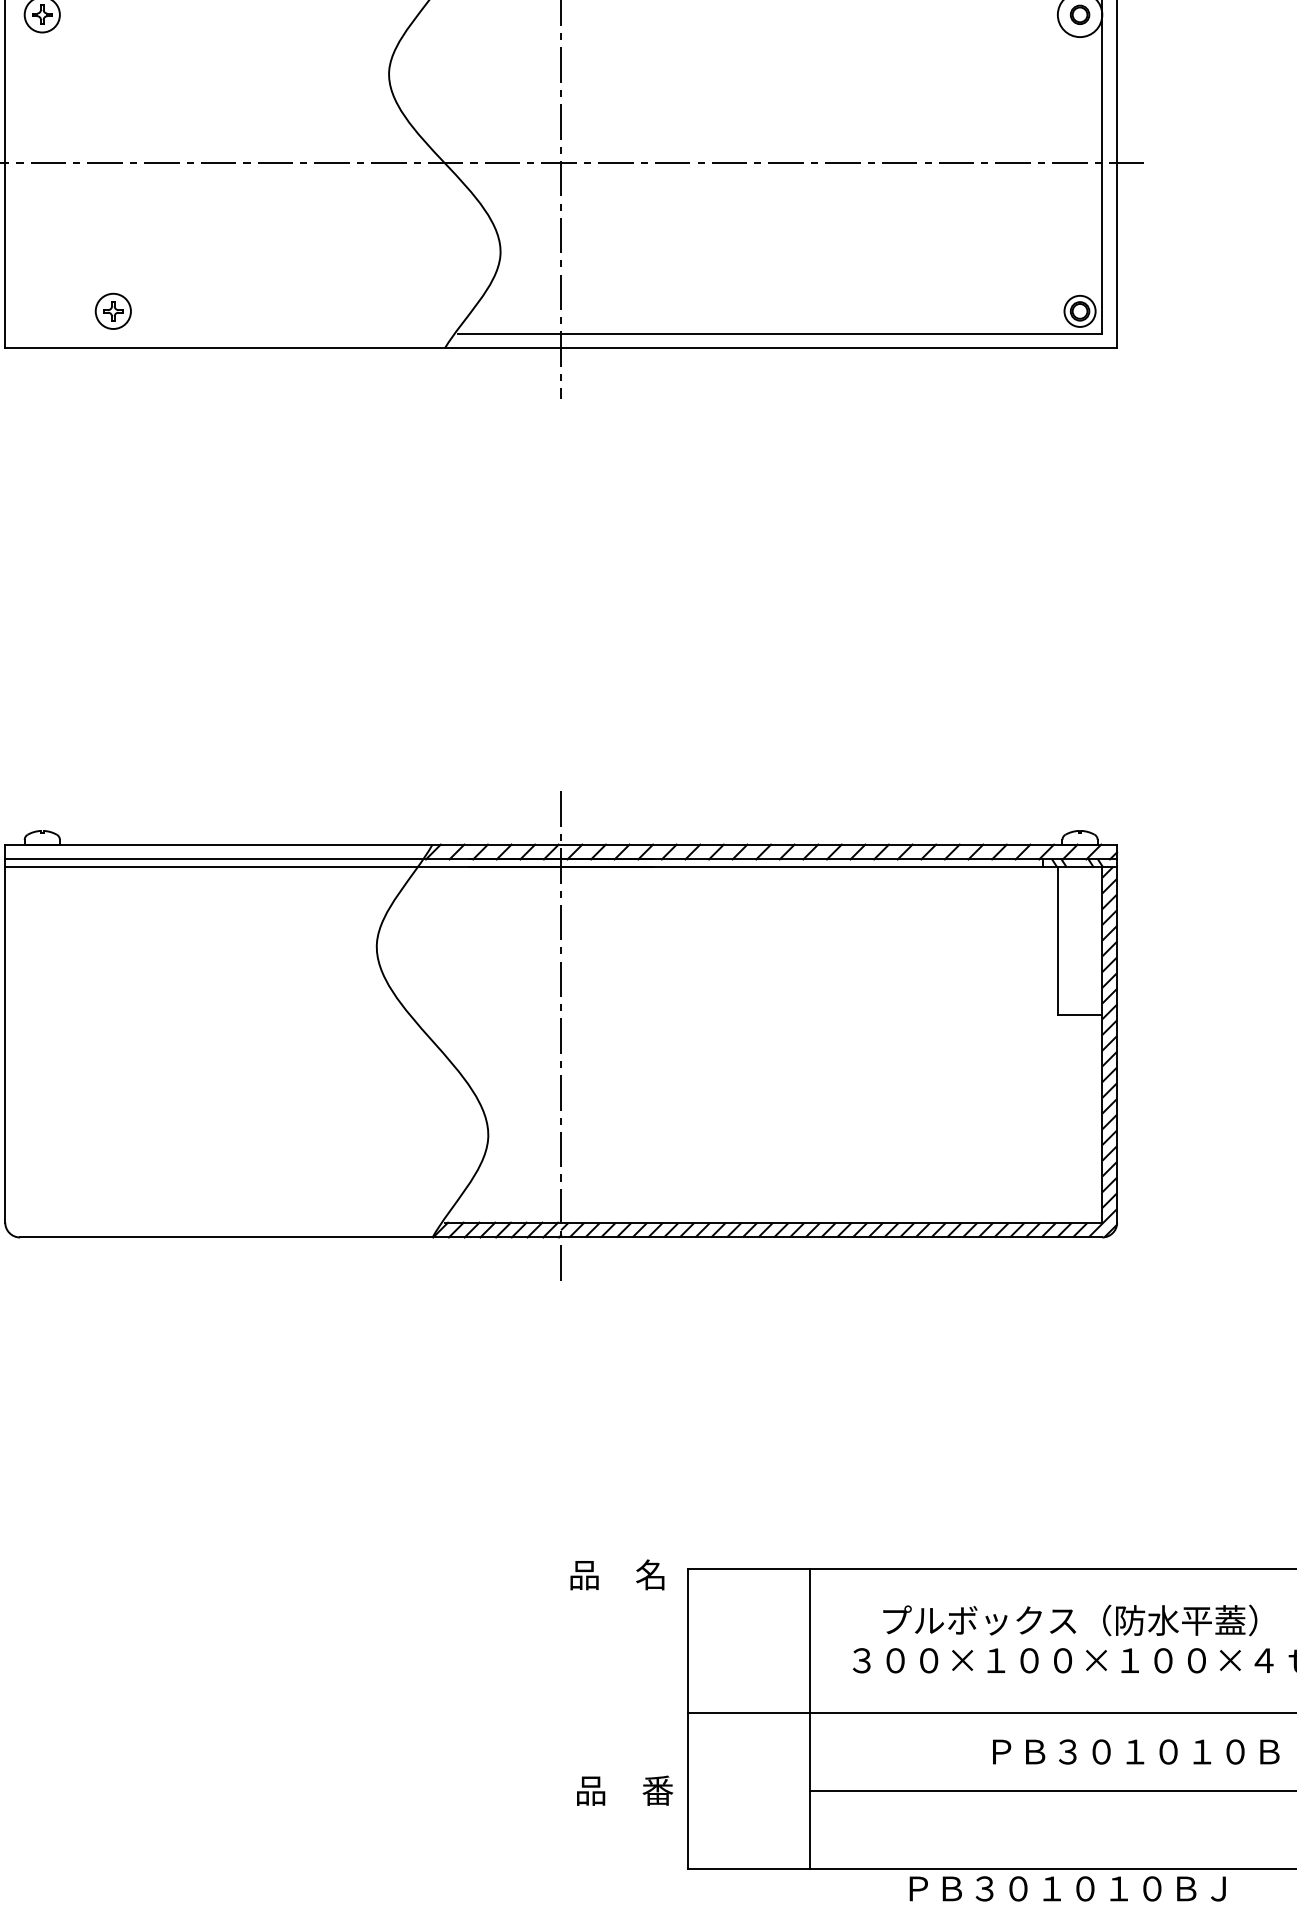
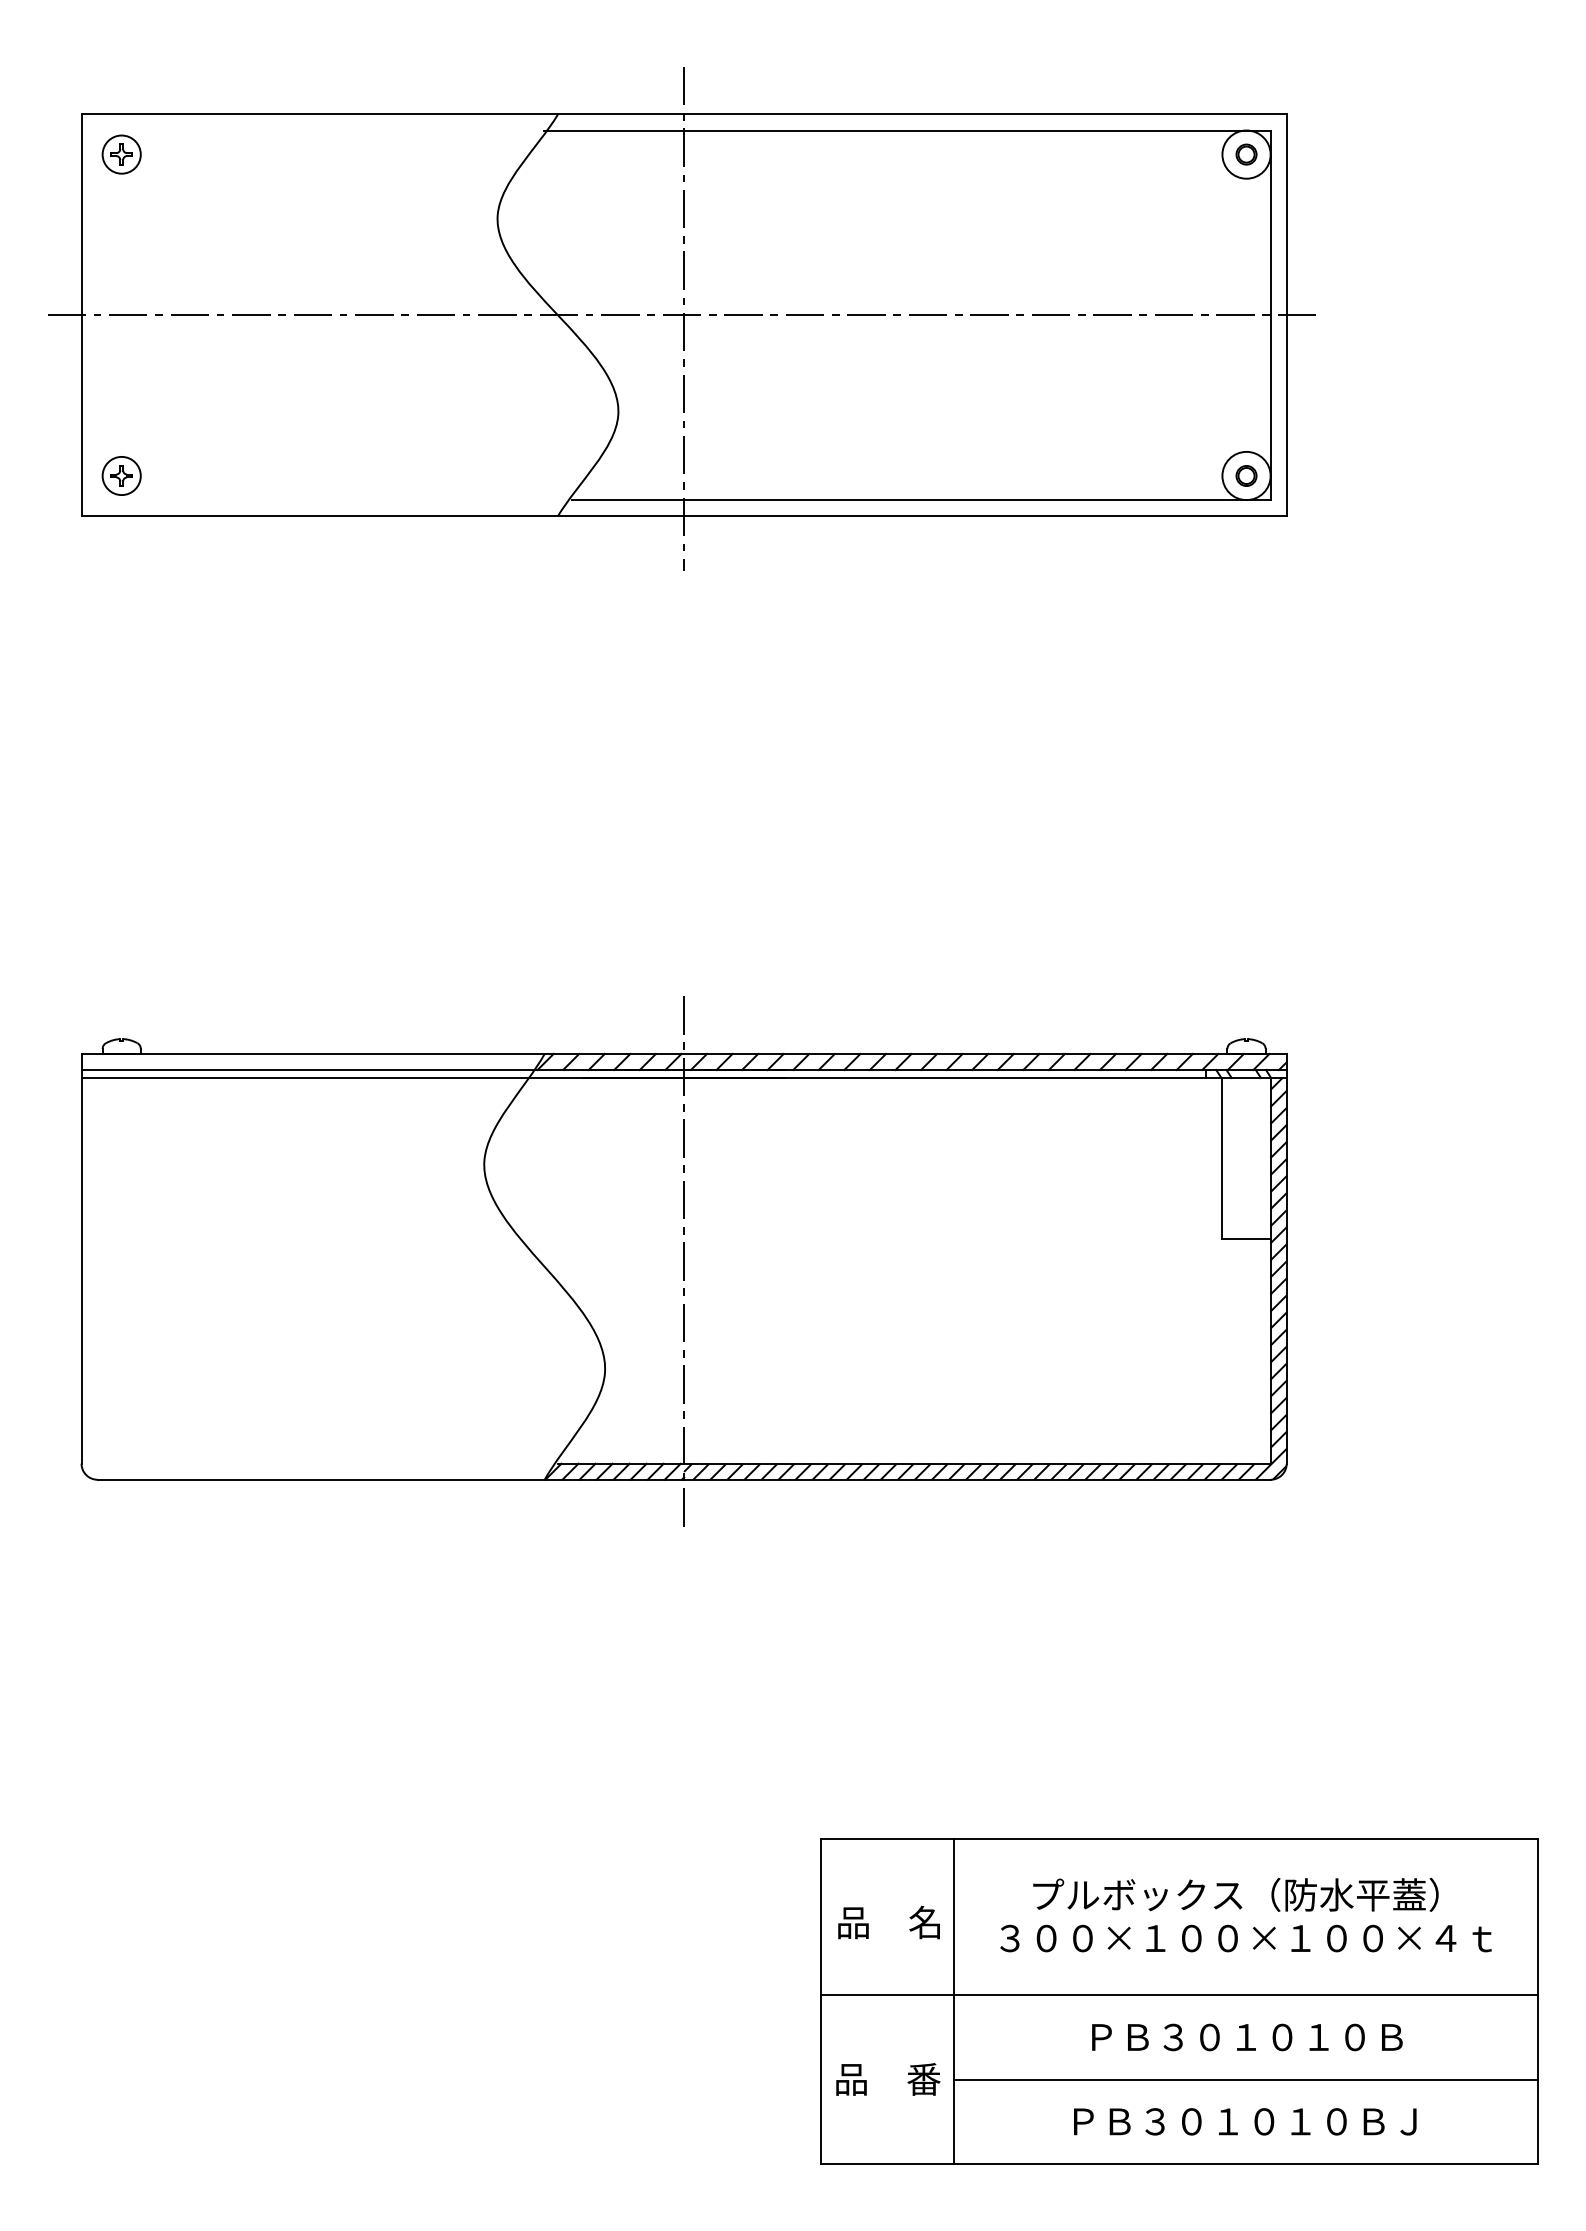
part: (113, 310) -> (121, 475), moved
circle: (1080, 310) -> (1246, 475), size x1.43
text: (616, 1574) -> (888, 1922), moved
text: (1136, 1752) -> (1247, 2037), moved
text: (625, 1790) -> (888, 2079), moved
text: (1068, 1888) -> (1245, 2121), moved

